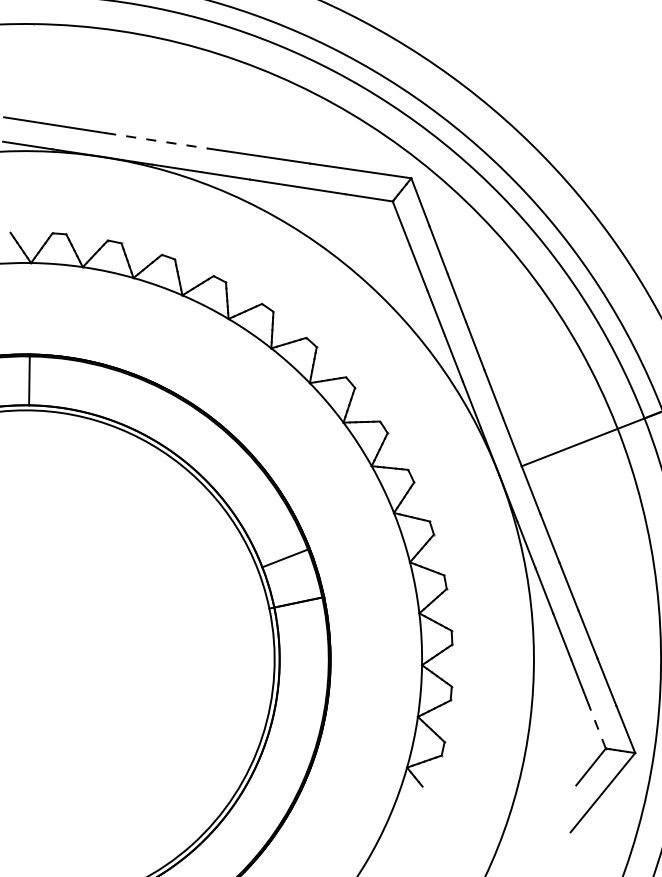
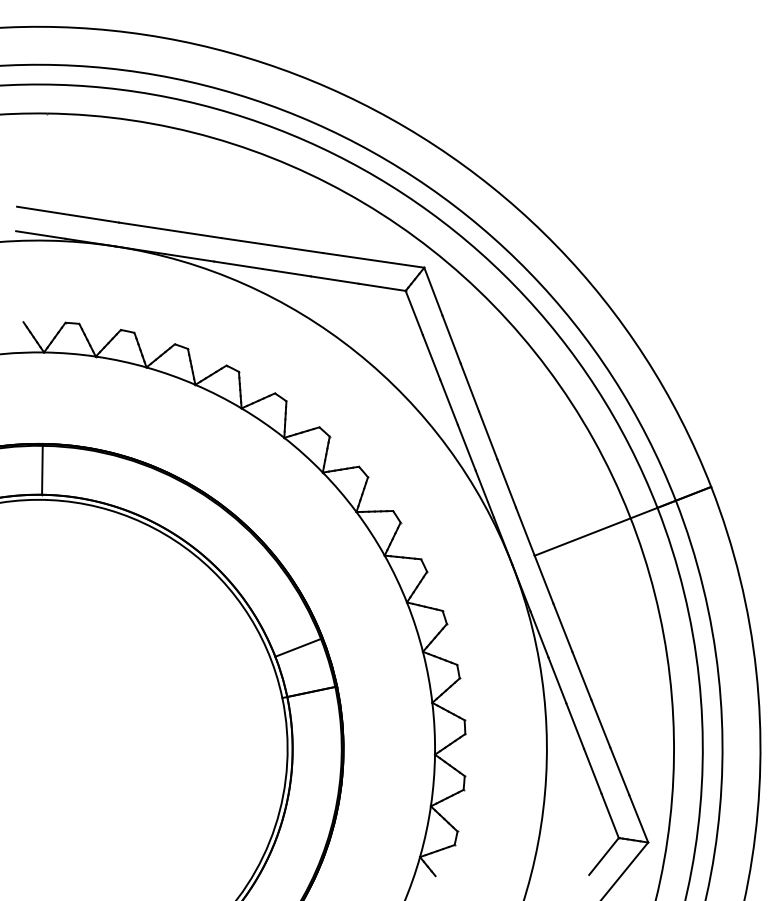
line: (157, 141) -> (170, 230), dashed -> solid
line: (597, 726) -> (610, 815), dashed -> solid

